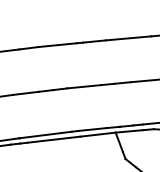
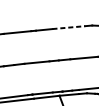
line: (128, 38) -> (68, 27), solid -> dashed

